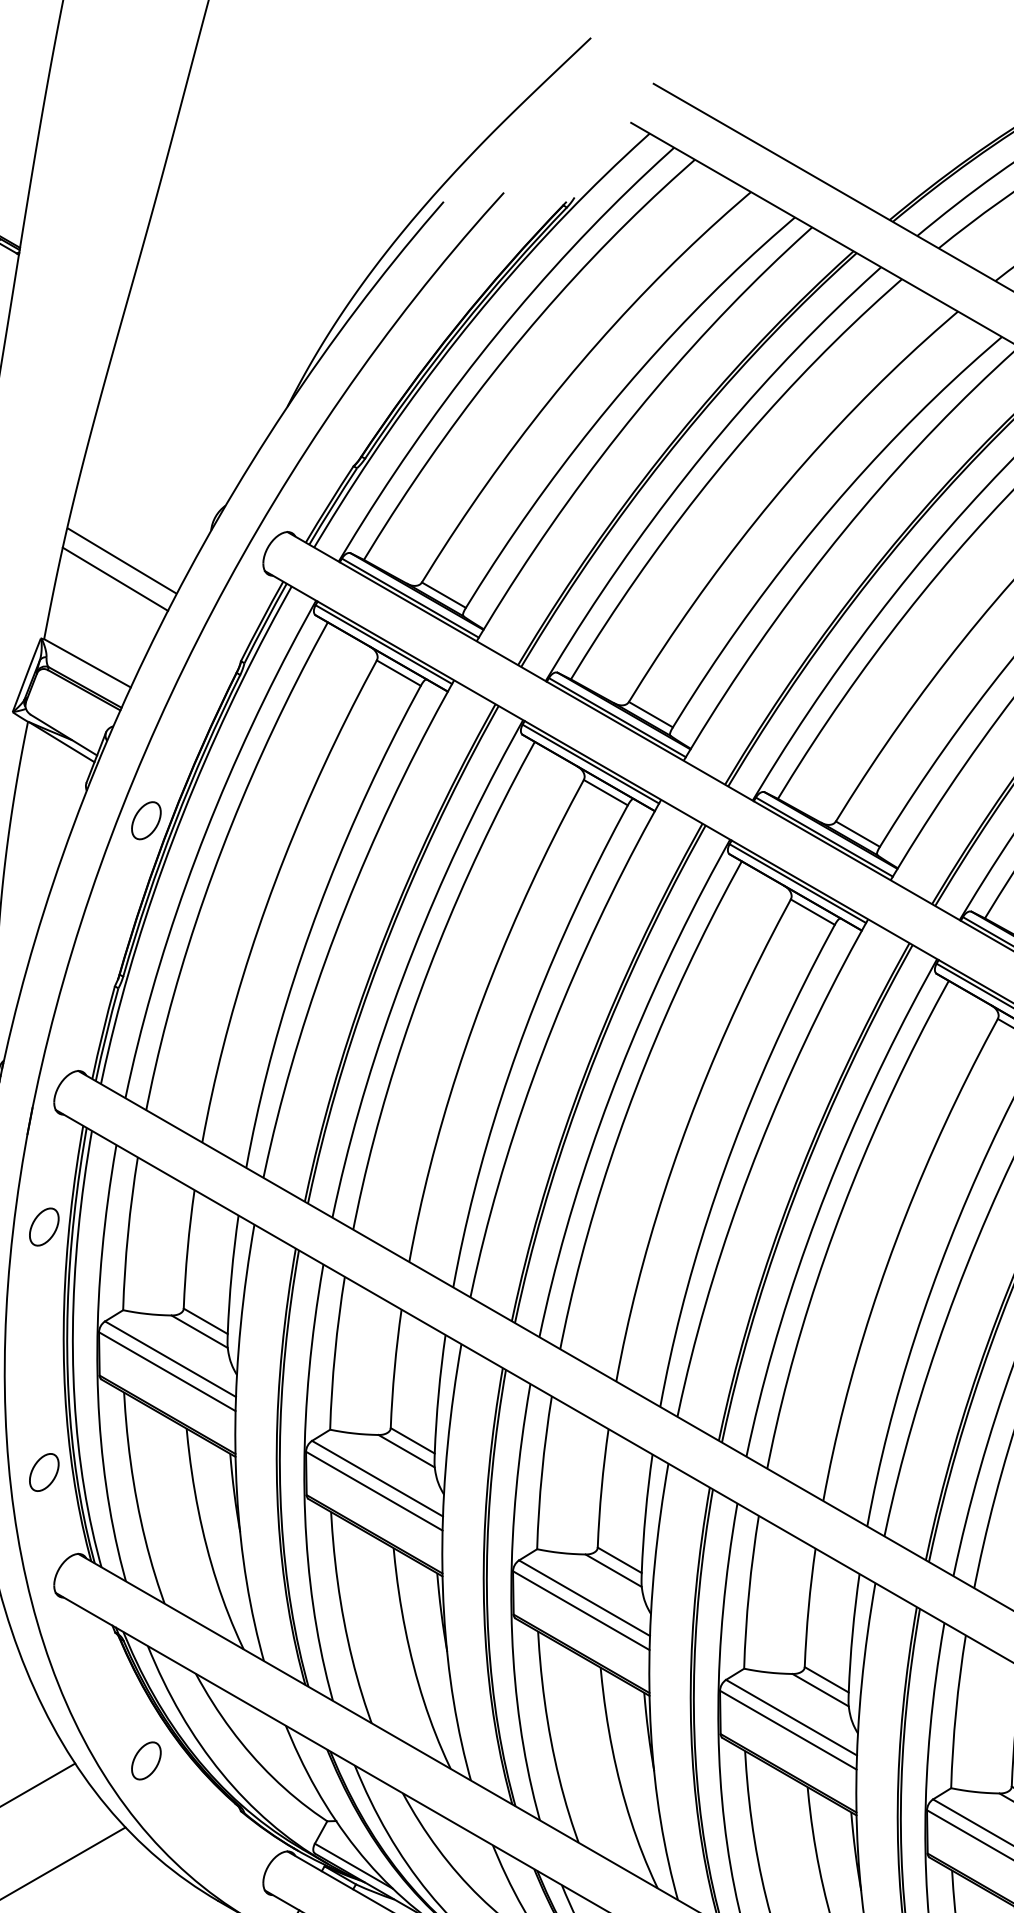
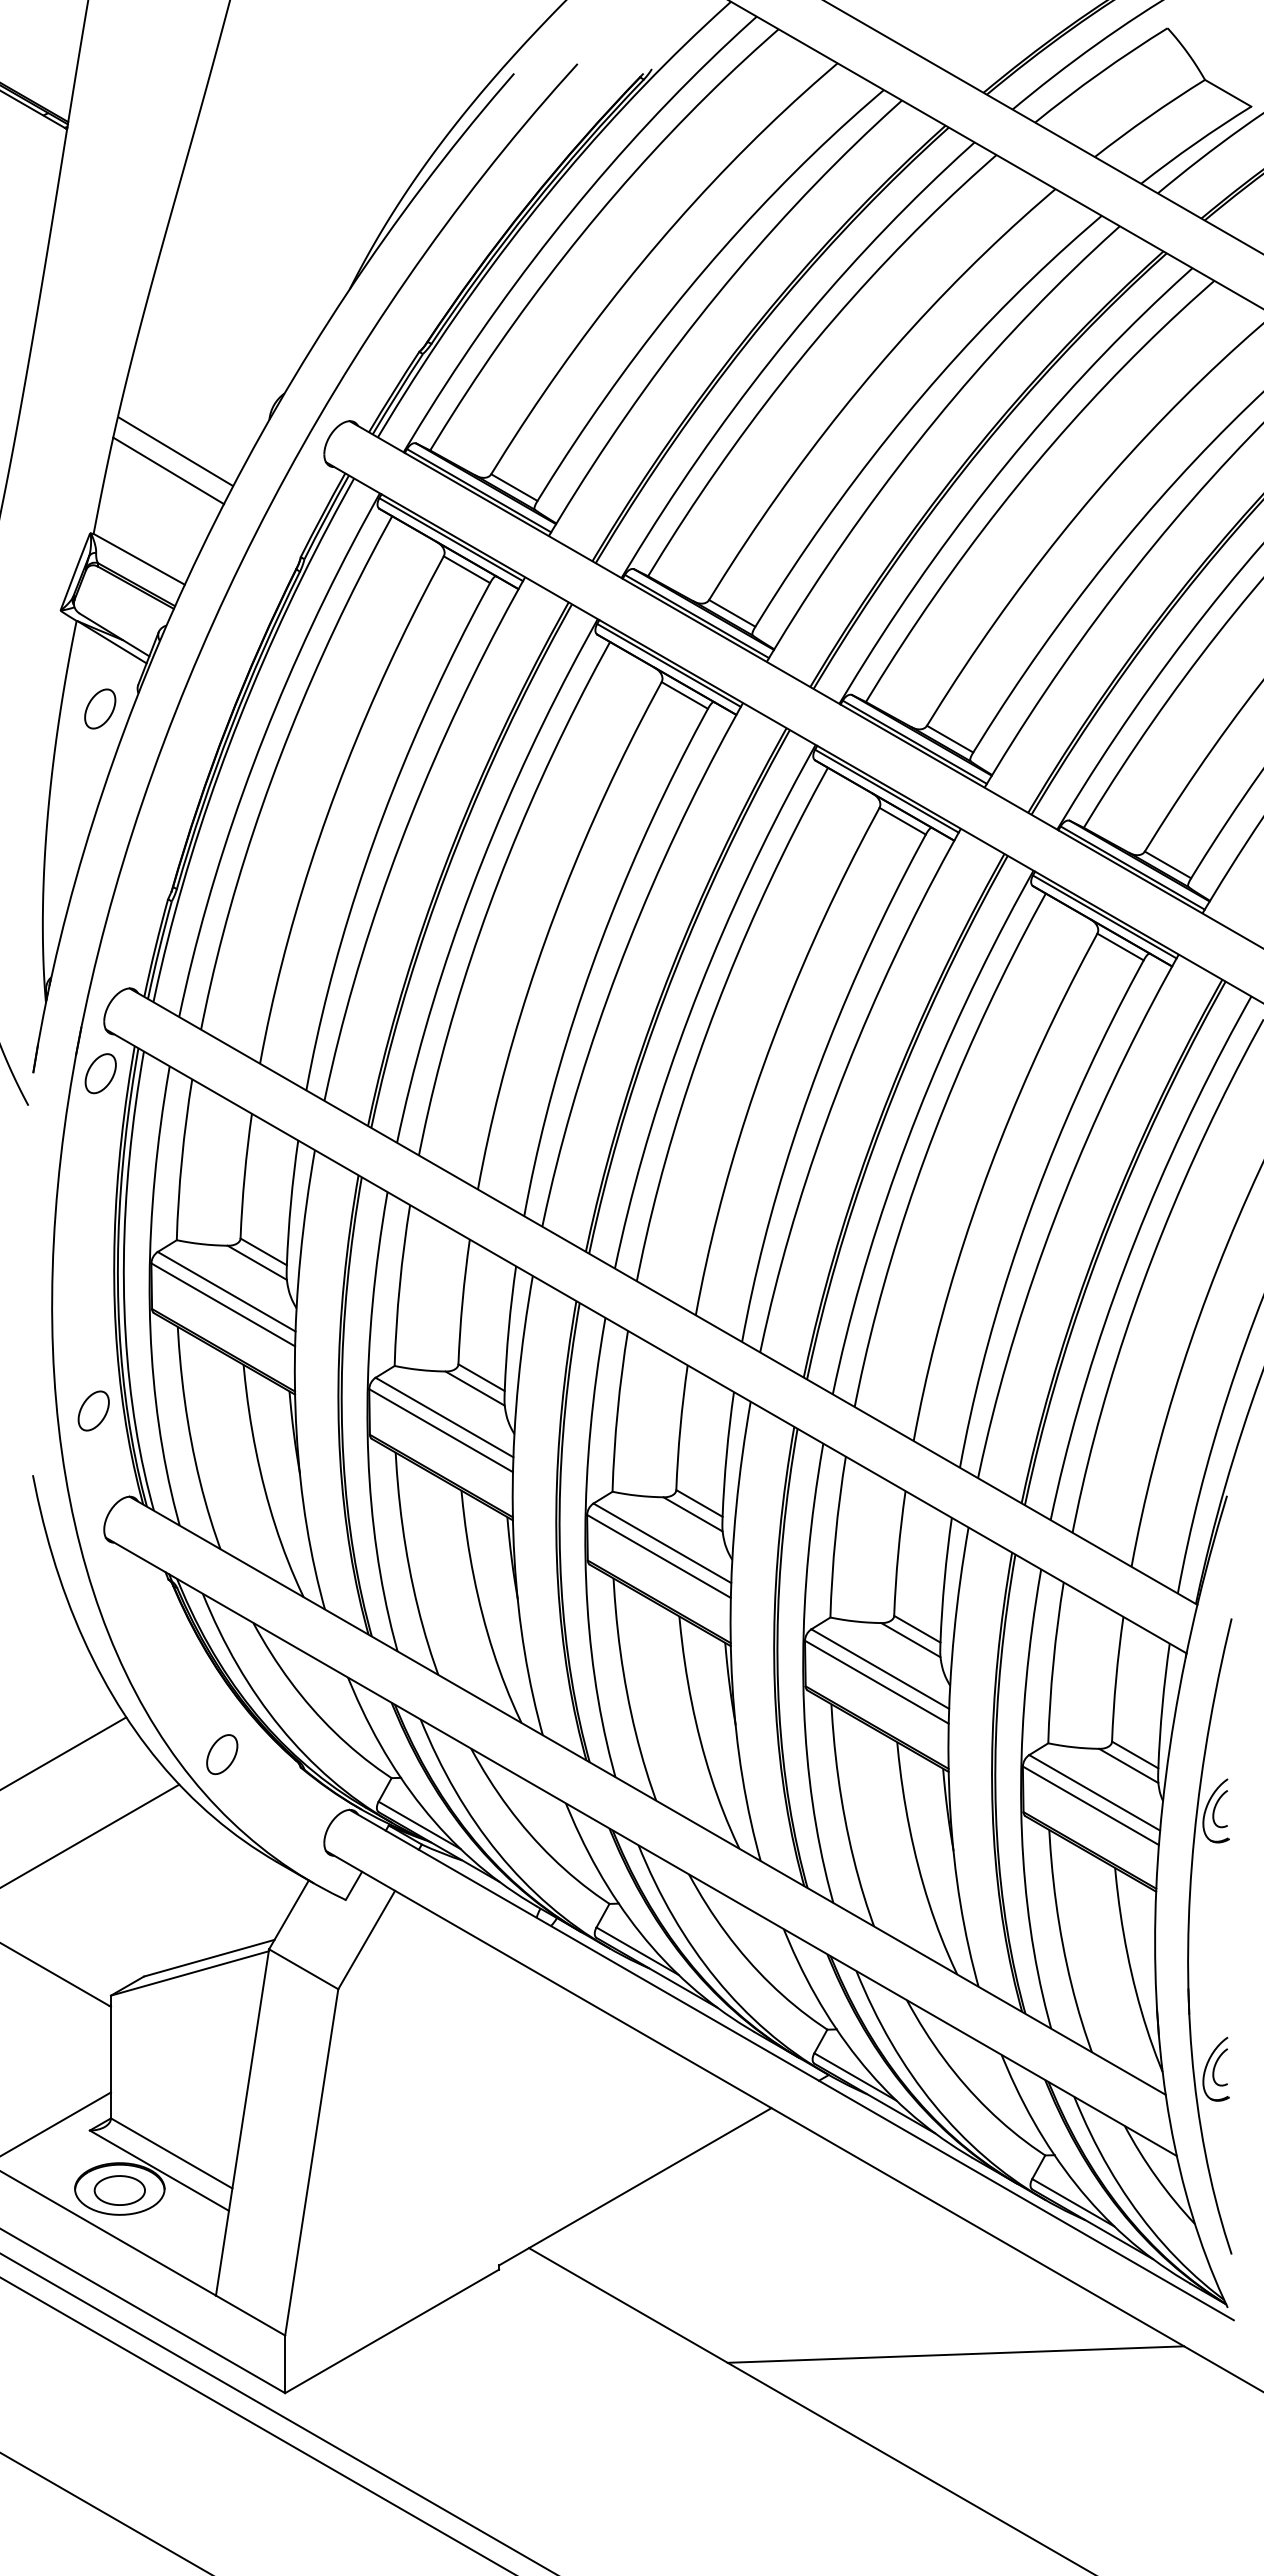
part: (146, 820) -> (100, 708), moved
part: (44, 1226) -> (100, 1073), moved
part: (146, 1760) -> (222, 1754), moved

